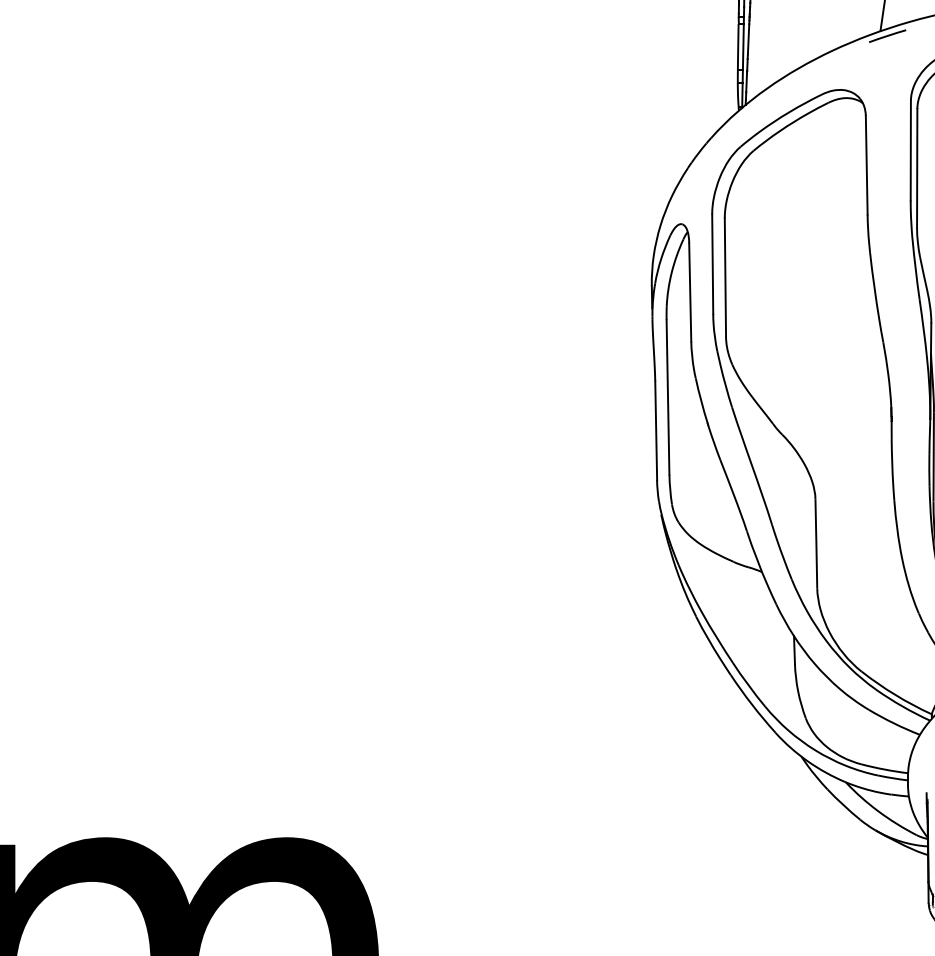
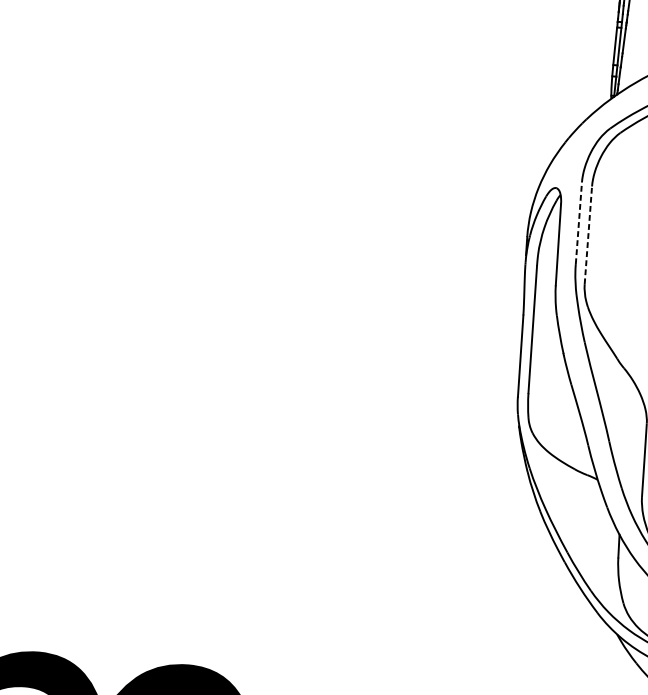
line: (712, 264) -> (578, 223), solid -> dashed
line: (725, 277) -> (588, 235), solid -> dashed

